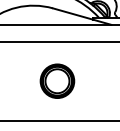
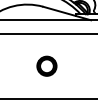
part: (56, 80) -> (46, 65), size x0.7

